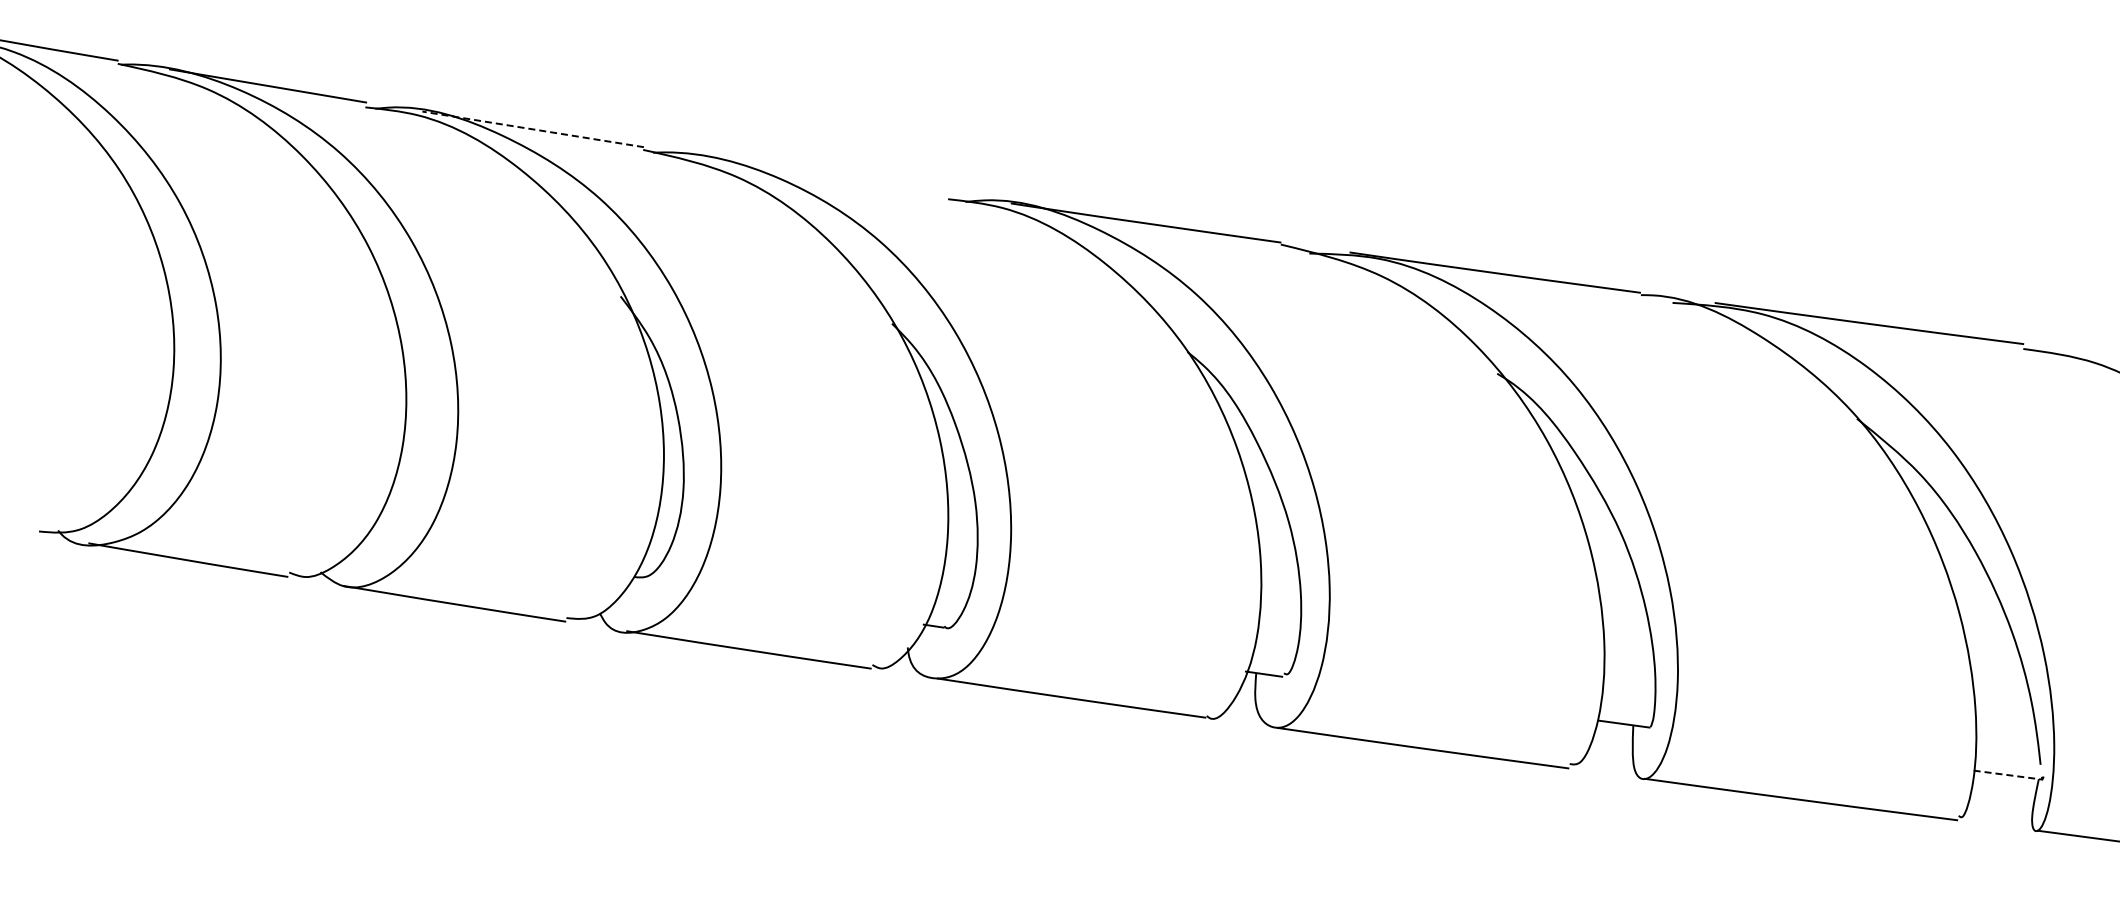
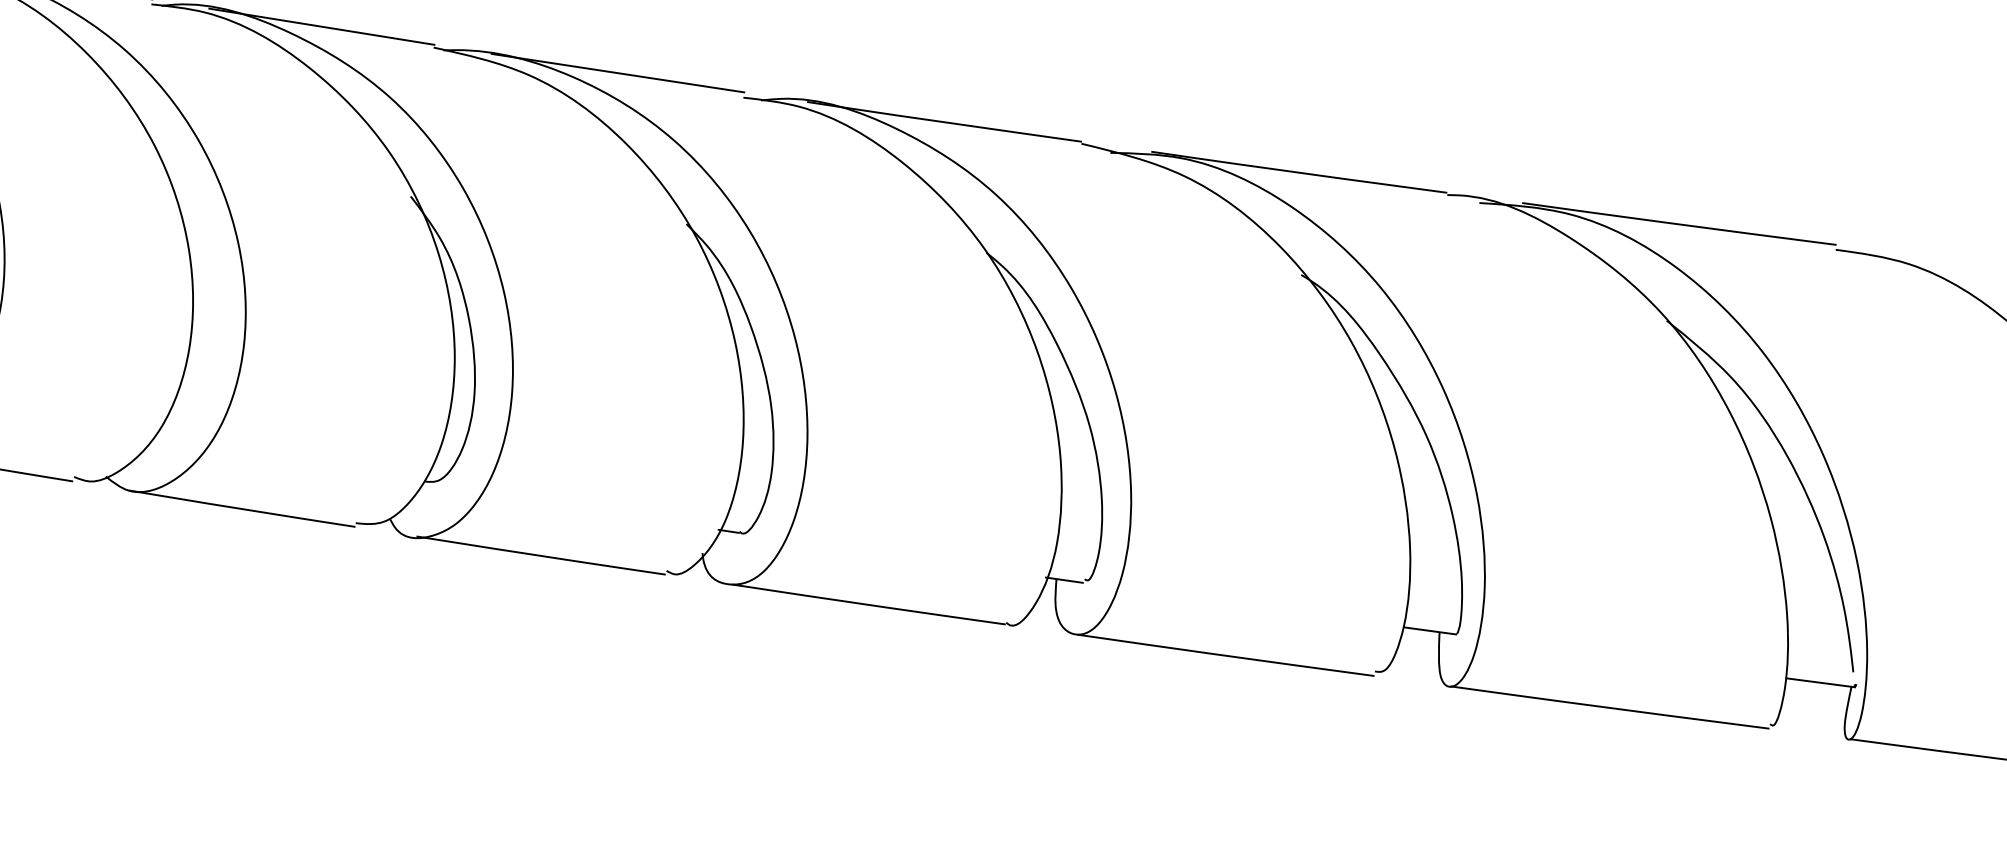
line: (532, 129) -> (321, 26), dashed -> solid
line: (824, 175) -> (617, 73), added
line: (2007, 775) -> (1819, 683), dashed -> solid

